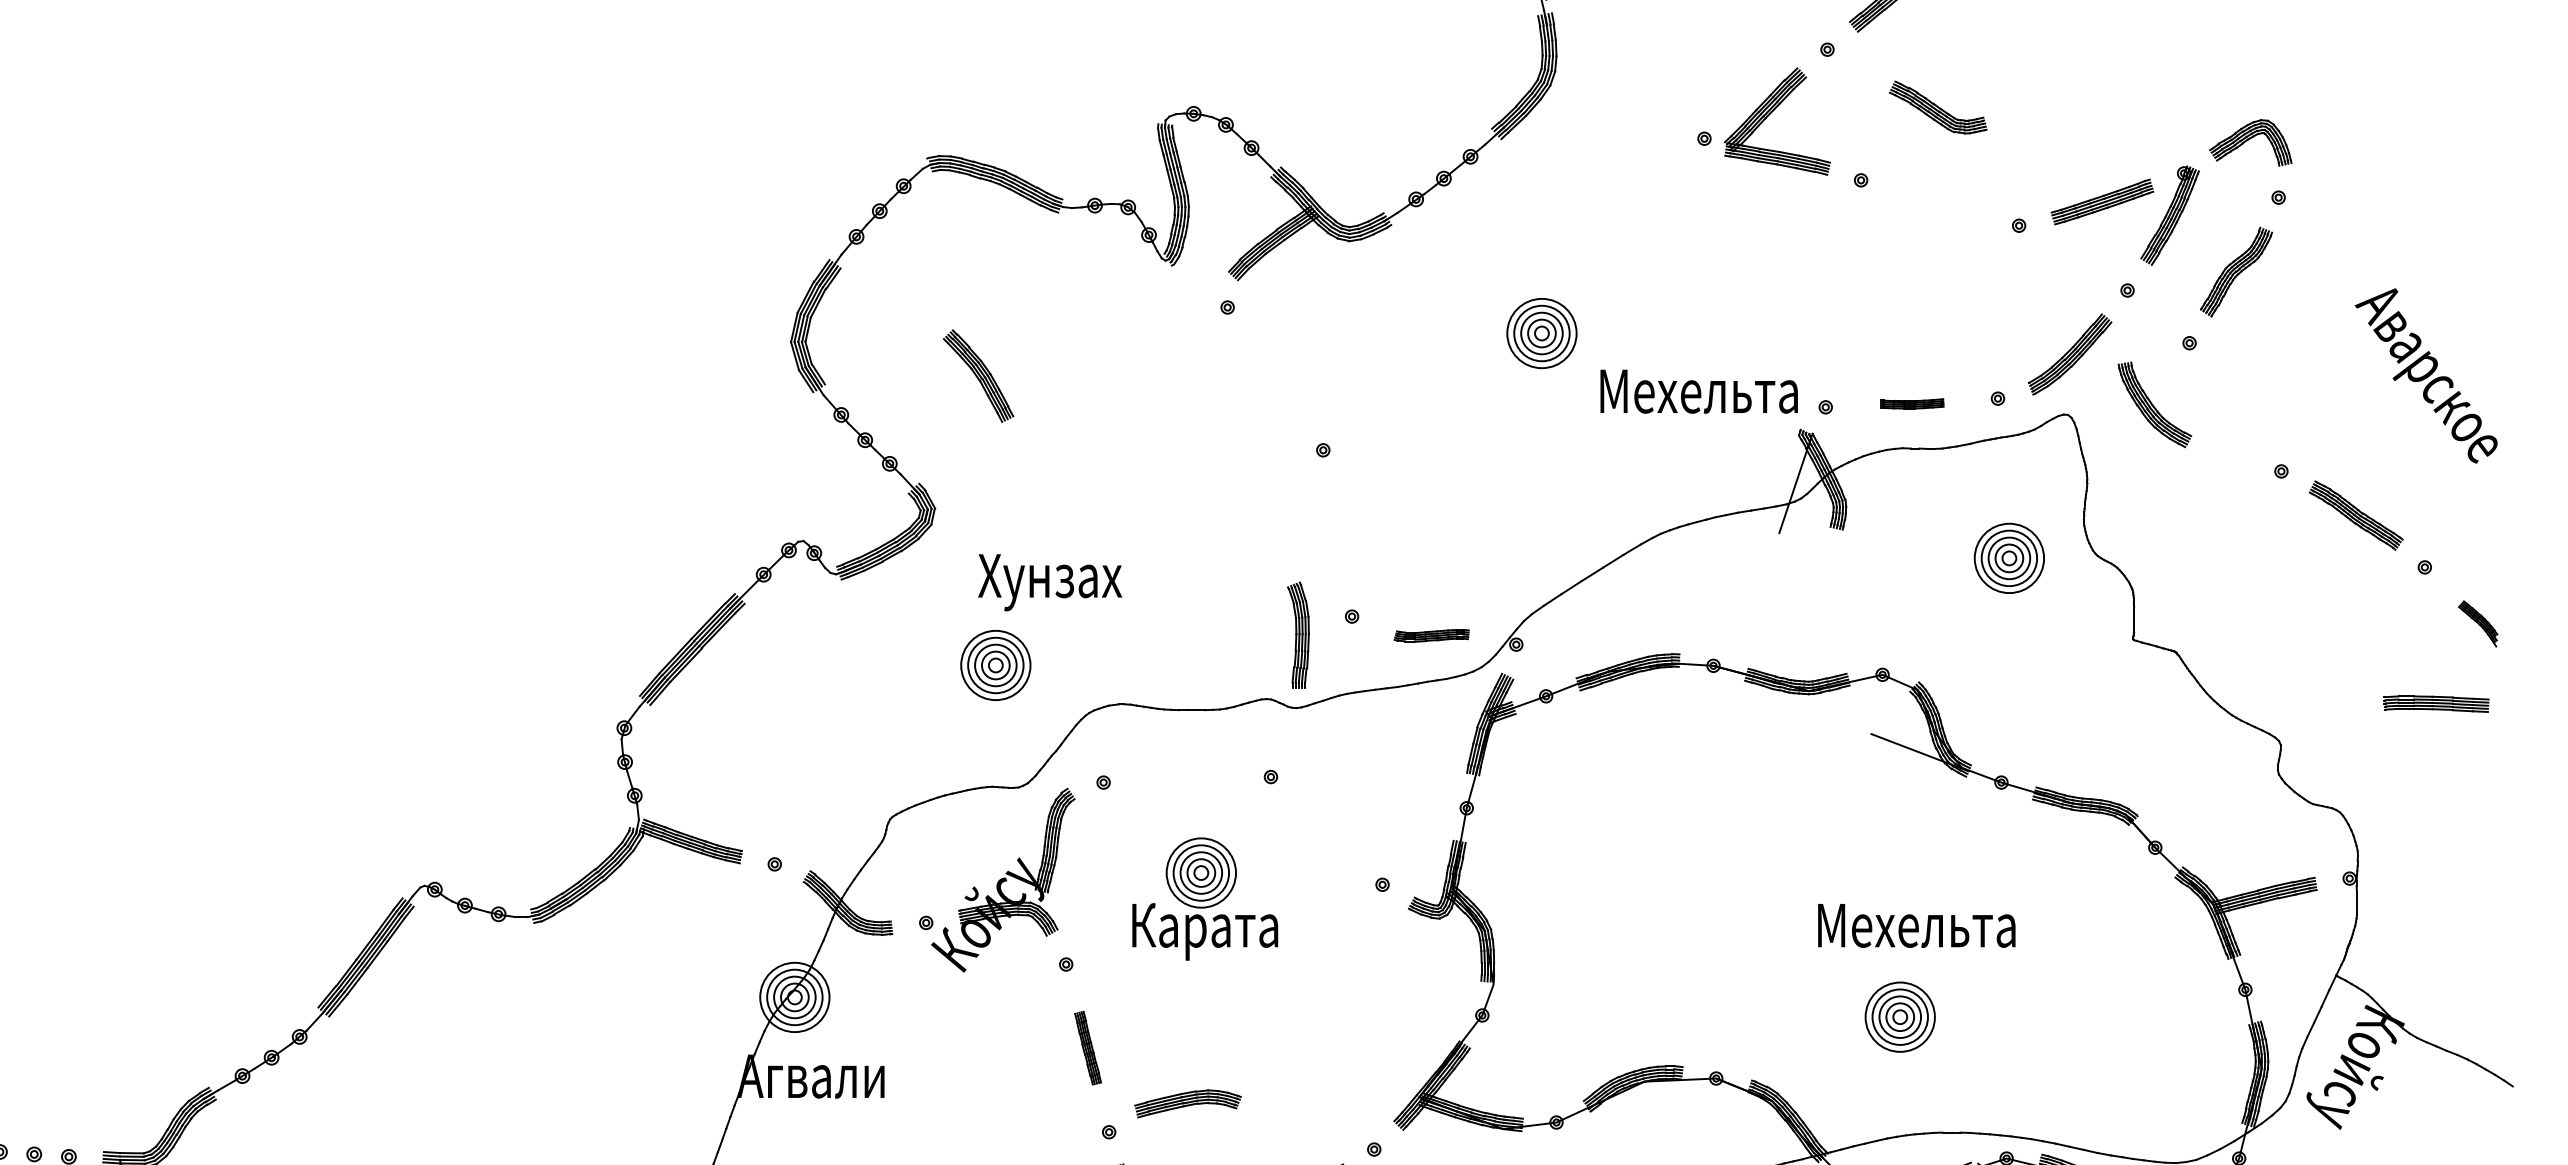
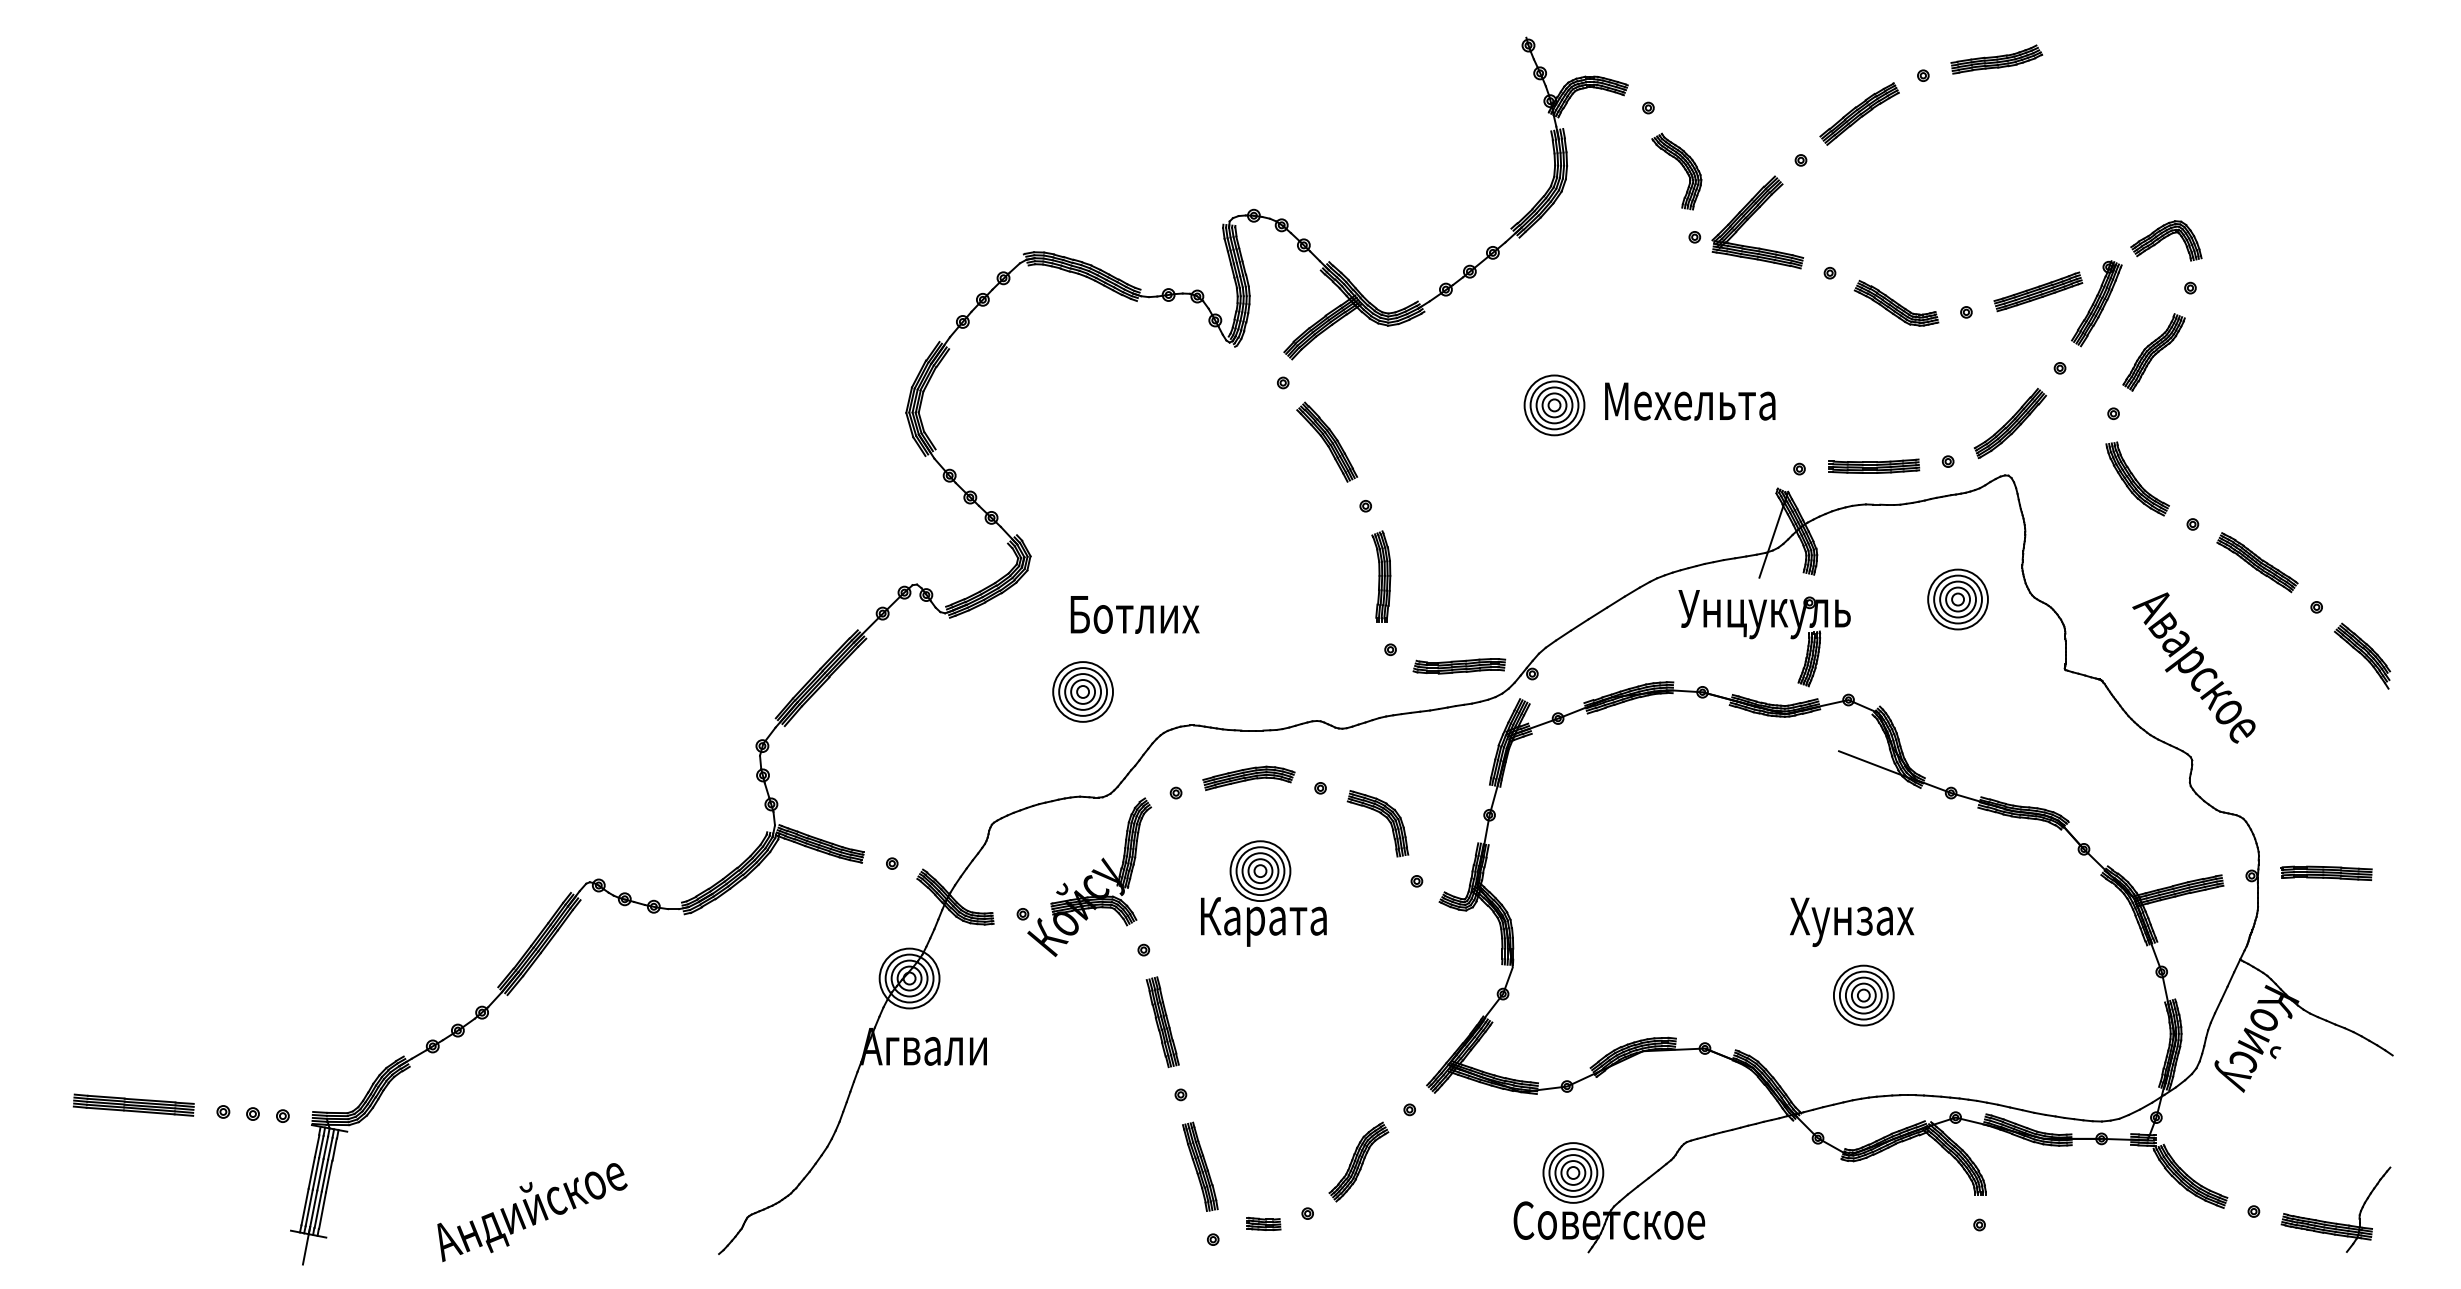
part: (1690, 57) -> (1682, 167), added
part: (1938, 106) -> (1896, 302), moved
part: (978, 375) -> (1327, 441), moved
text: (2425, 375) -> (2193, 667), moved
text: (1699, 391) -> (1690, 401), moved
part: (1912, 403) -> (1874, 465), size x1.67
part: (2154, 404) -> (2137, 478), moved
text: (1054, 582) -> (1133, 620), Хунзах -> Ботлих
part: (1777, 600) -> (1757, 635), added
part: (2477, 623) -> (2362, 655), size x1.67
part: (1298, 634) -> (1381, 576), moved
part: (1431, 635) -> (1459, 666), size x1.43
part: (2436, 703) -> (2326, 872), moved
part: (1343, 809) -> (1383, 816), added
text: (1914, 931) -> (1876, 921), Мехельта -> Хунзах
part: (1087, 1048) -> (1162, 1022), size x1.43
part: (1187, 1103) -> (1248, 778), moved

